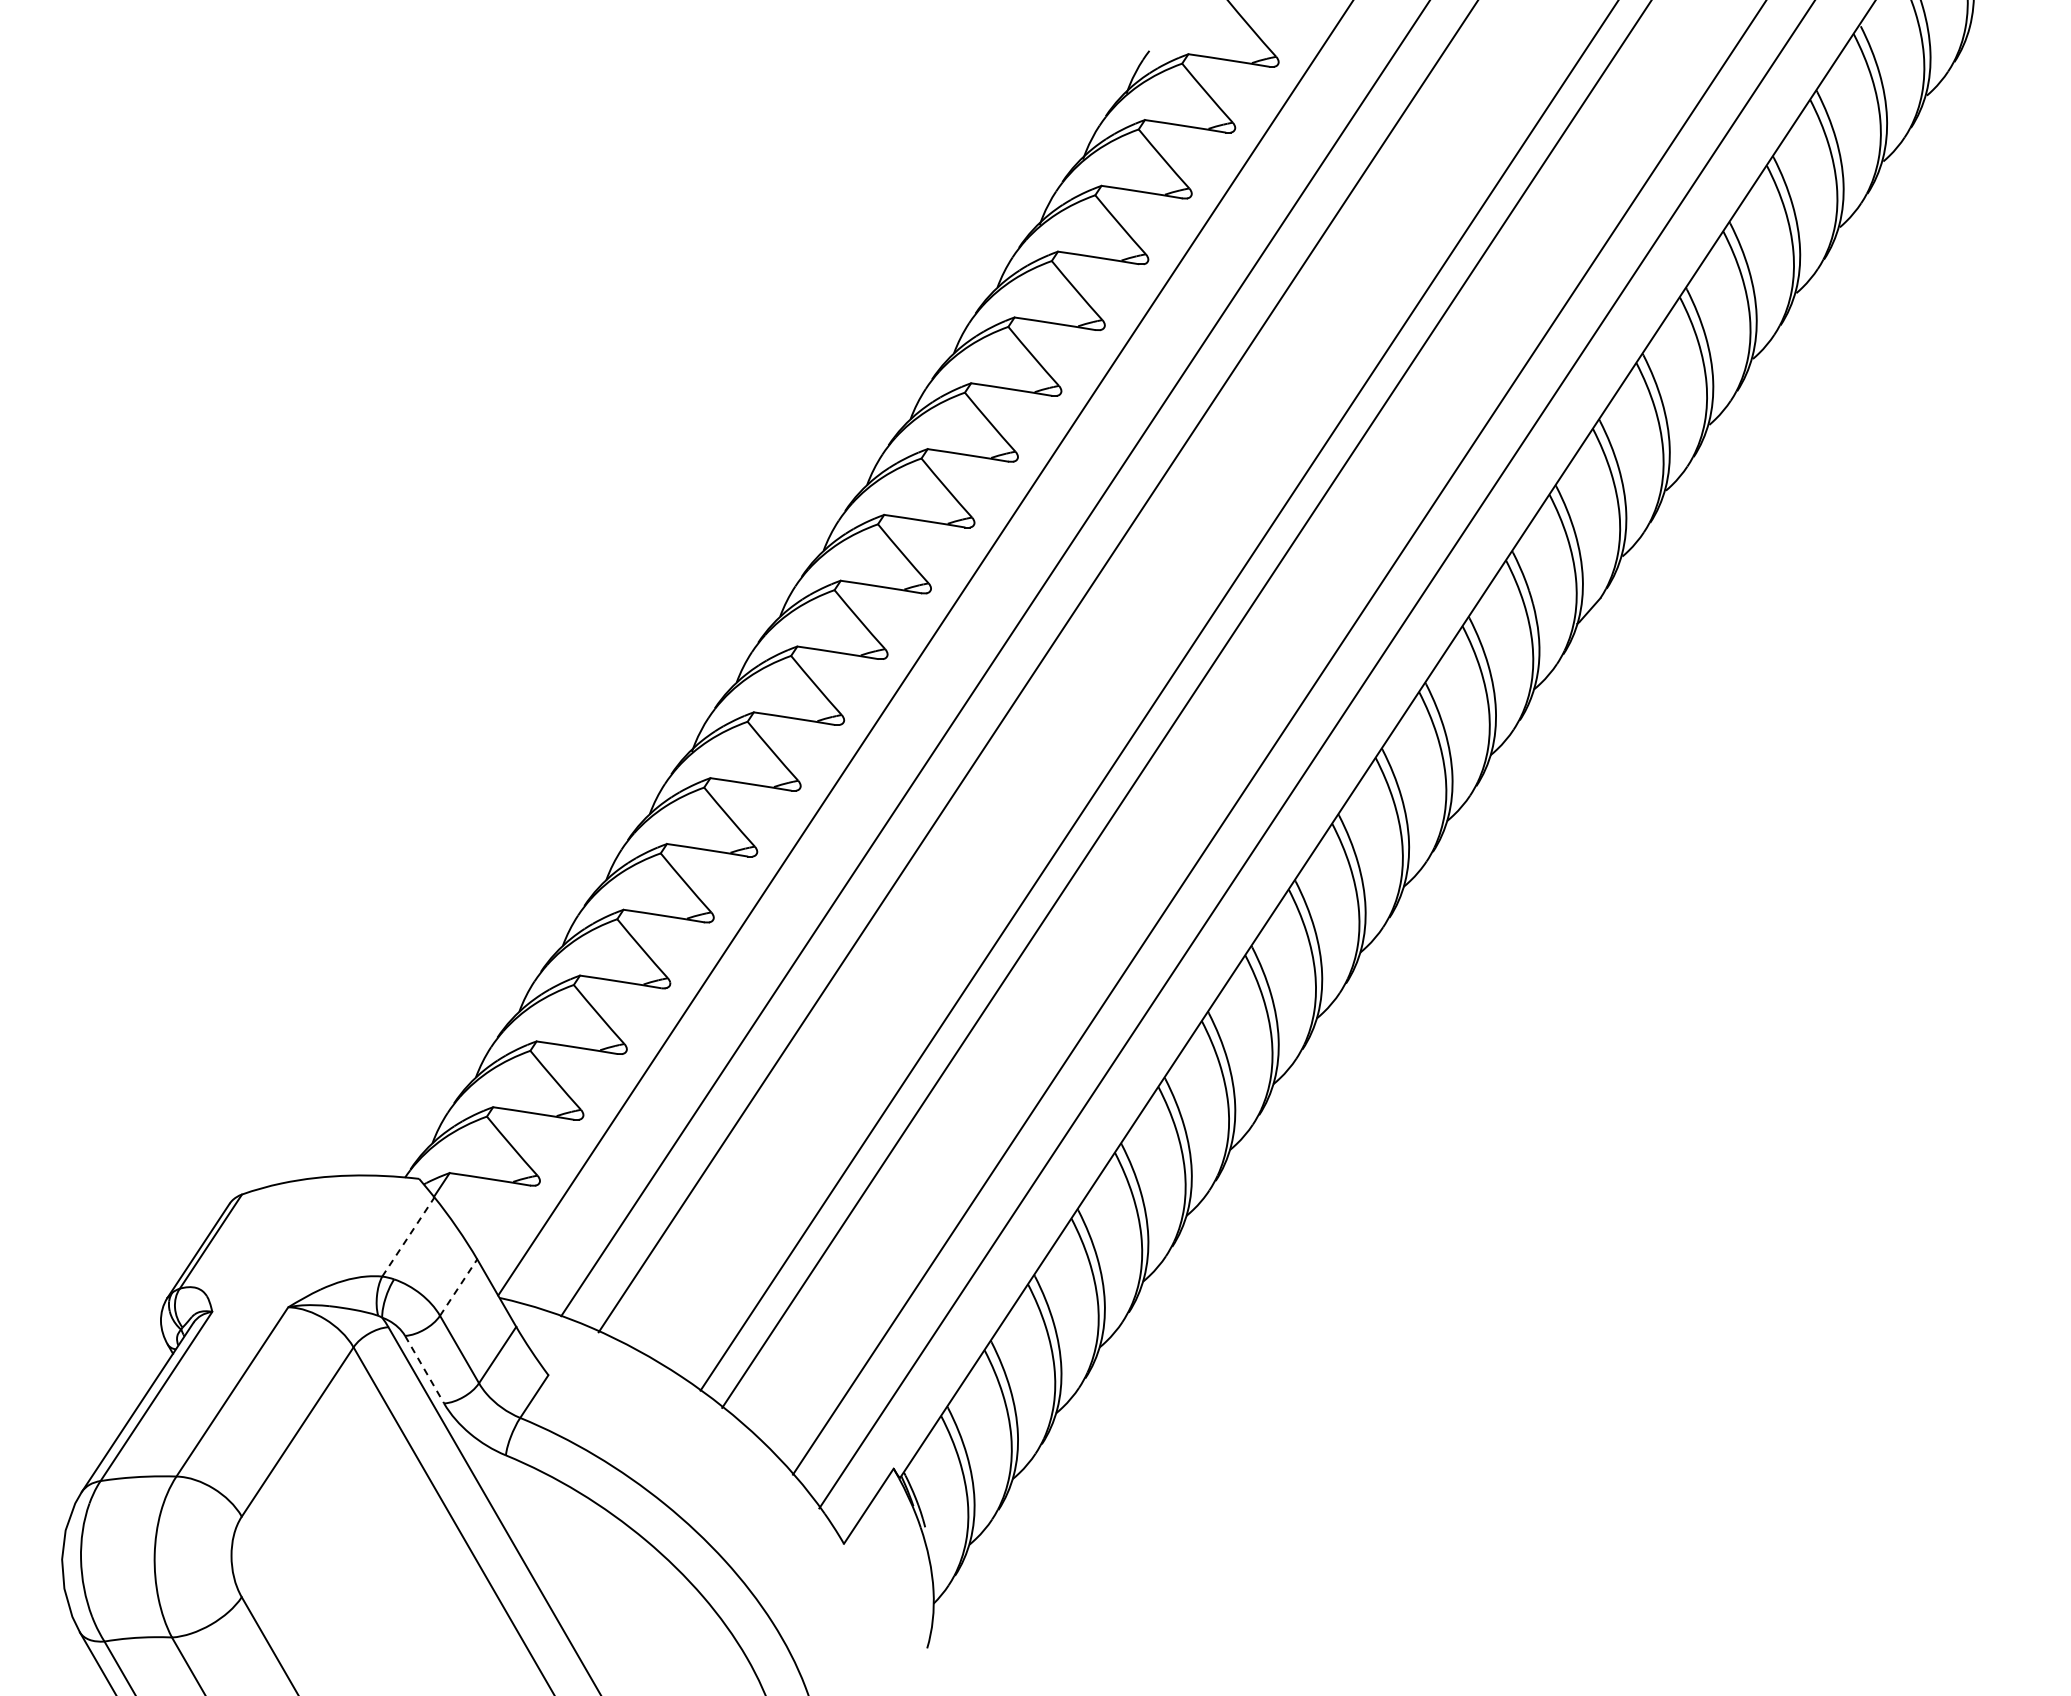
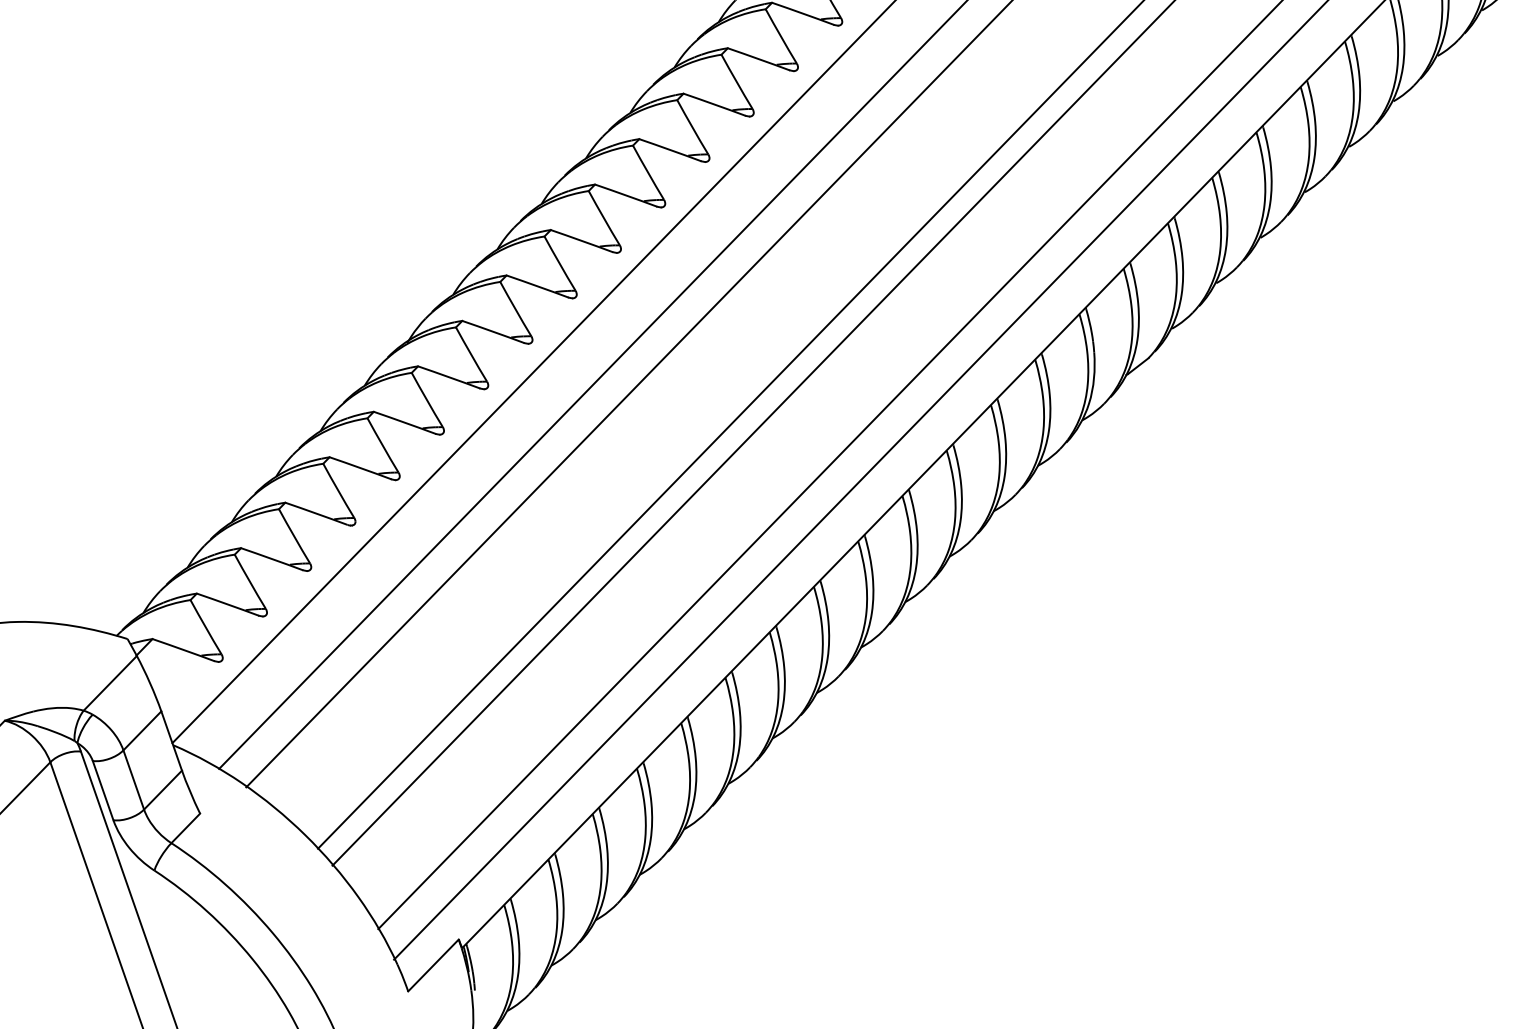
line: (408, 1236) -> (110, 682), dashed -> solid
line: (458, 1287) -> (142, 730), dashed -> solid
line: (424, 1369) -> (103, 790), dashed -> solid

